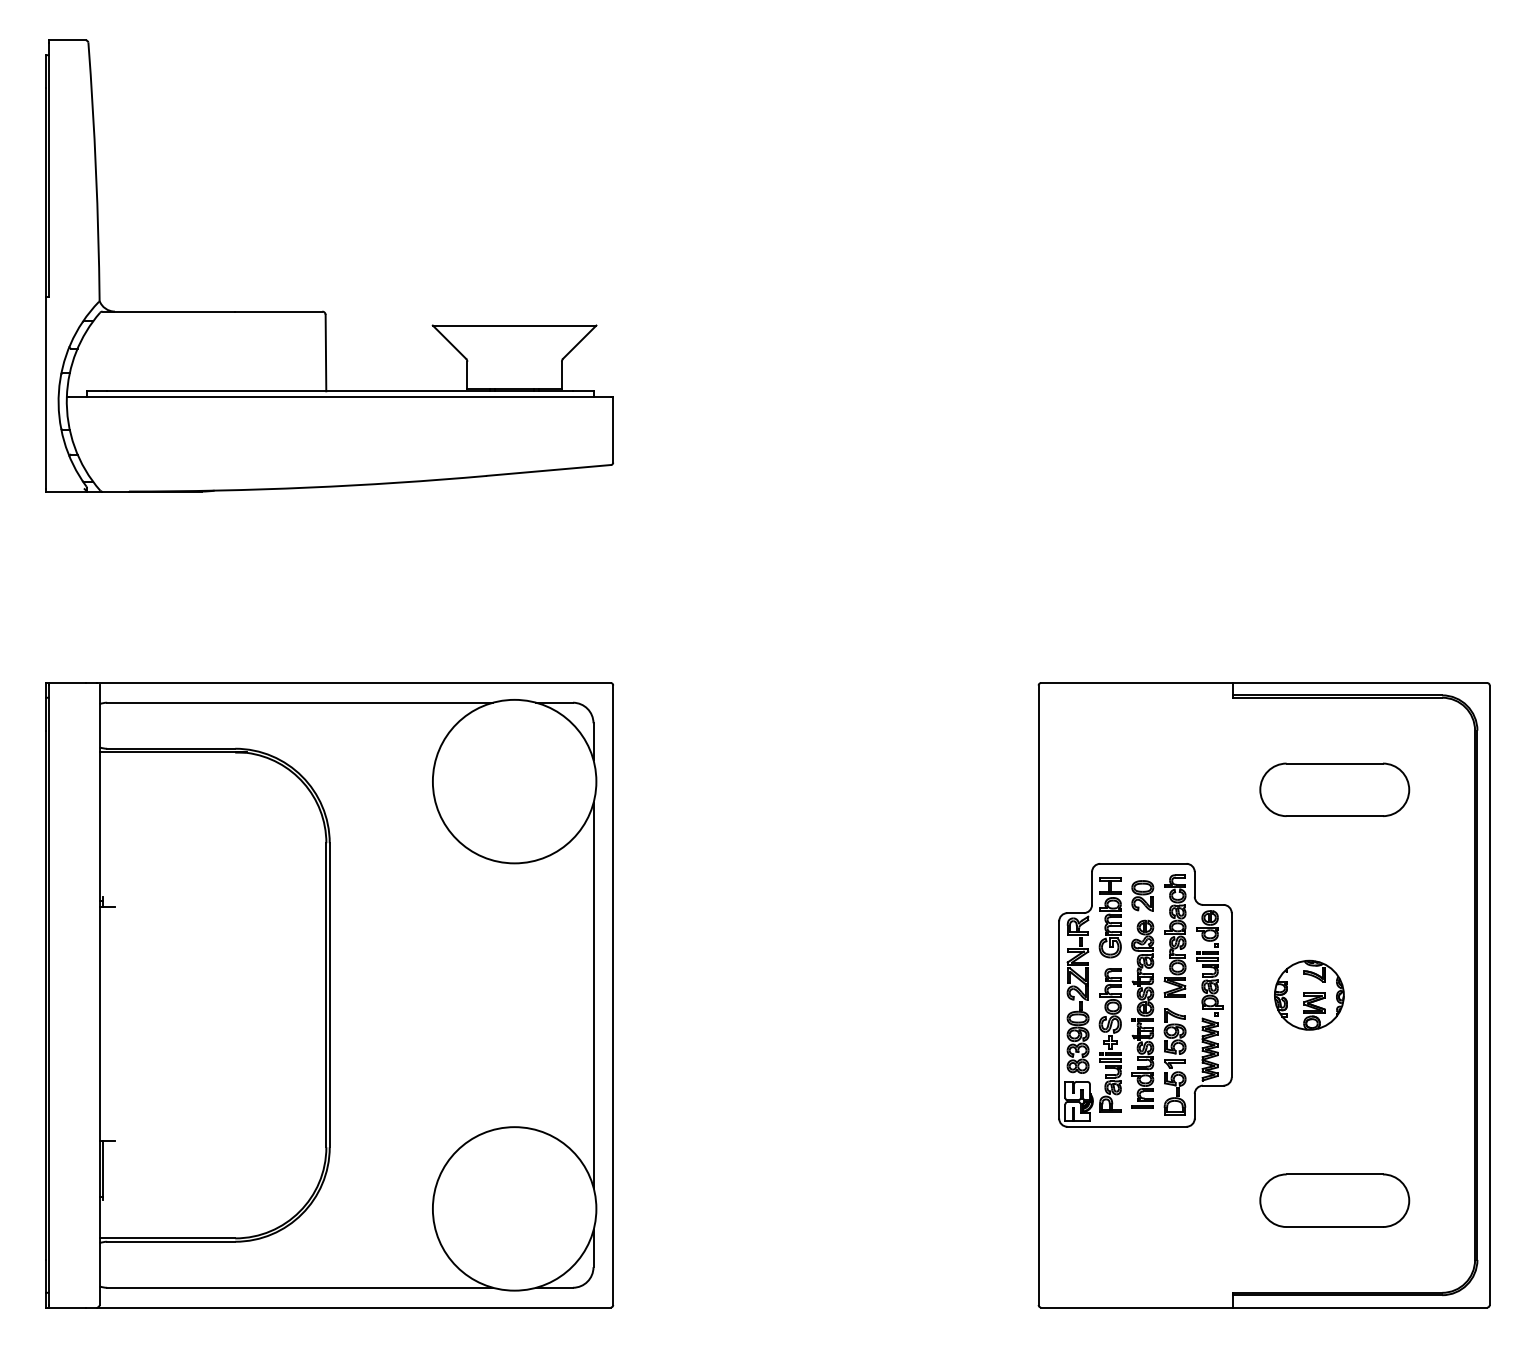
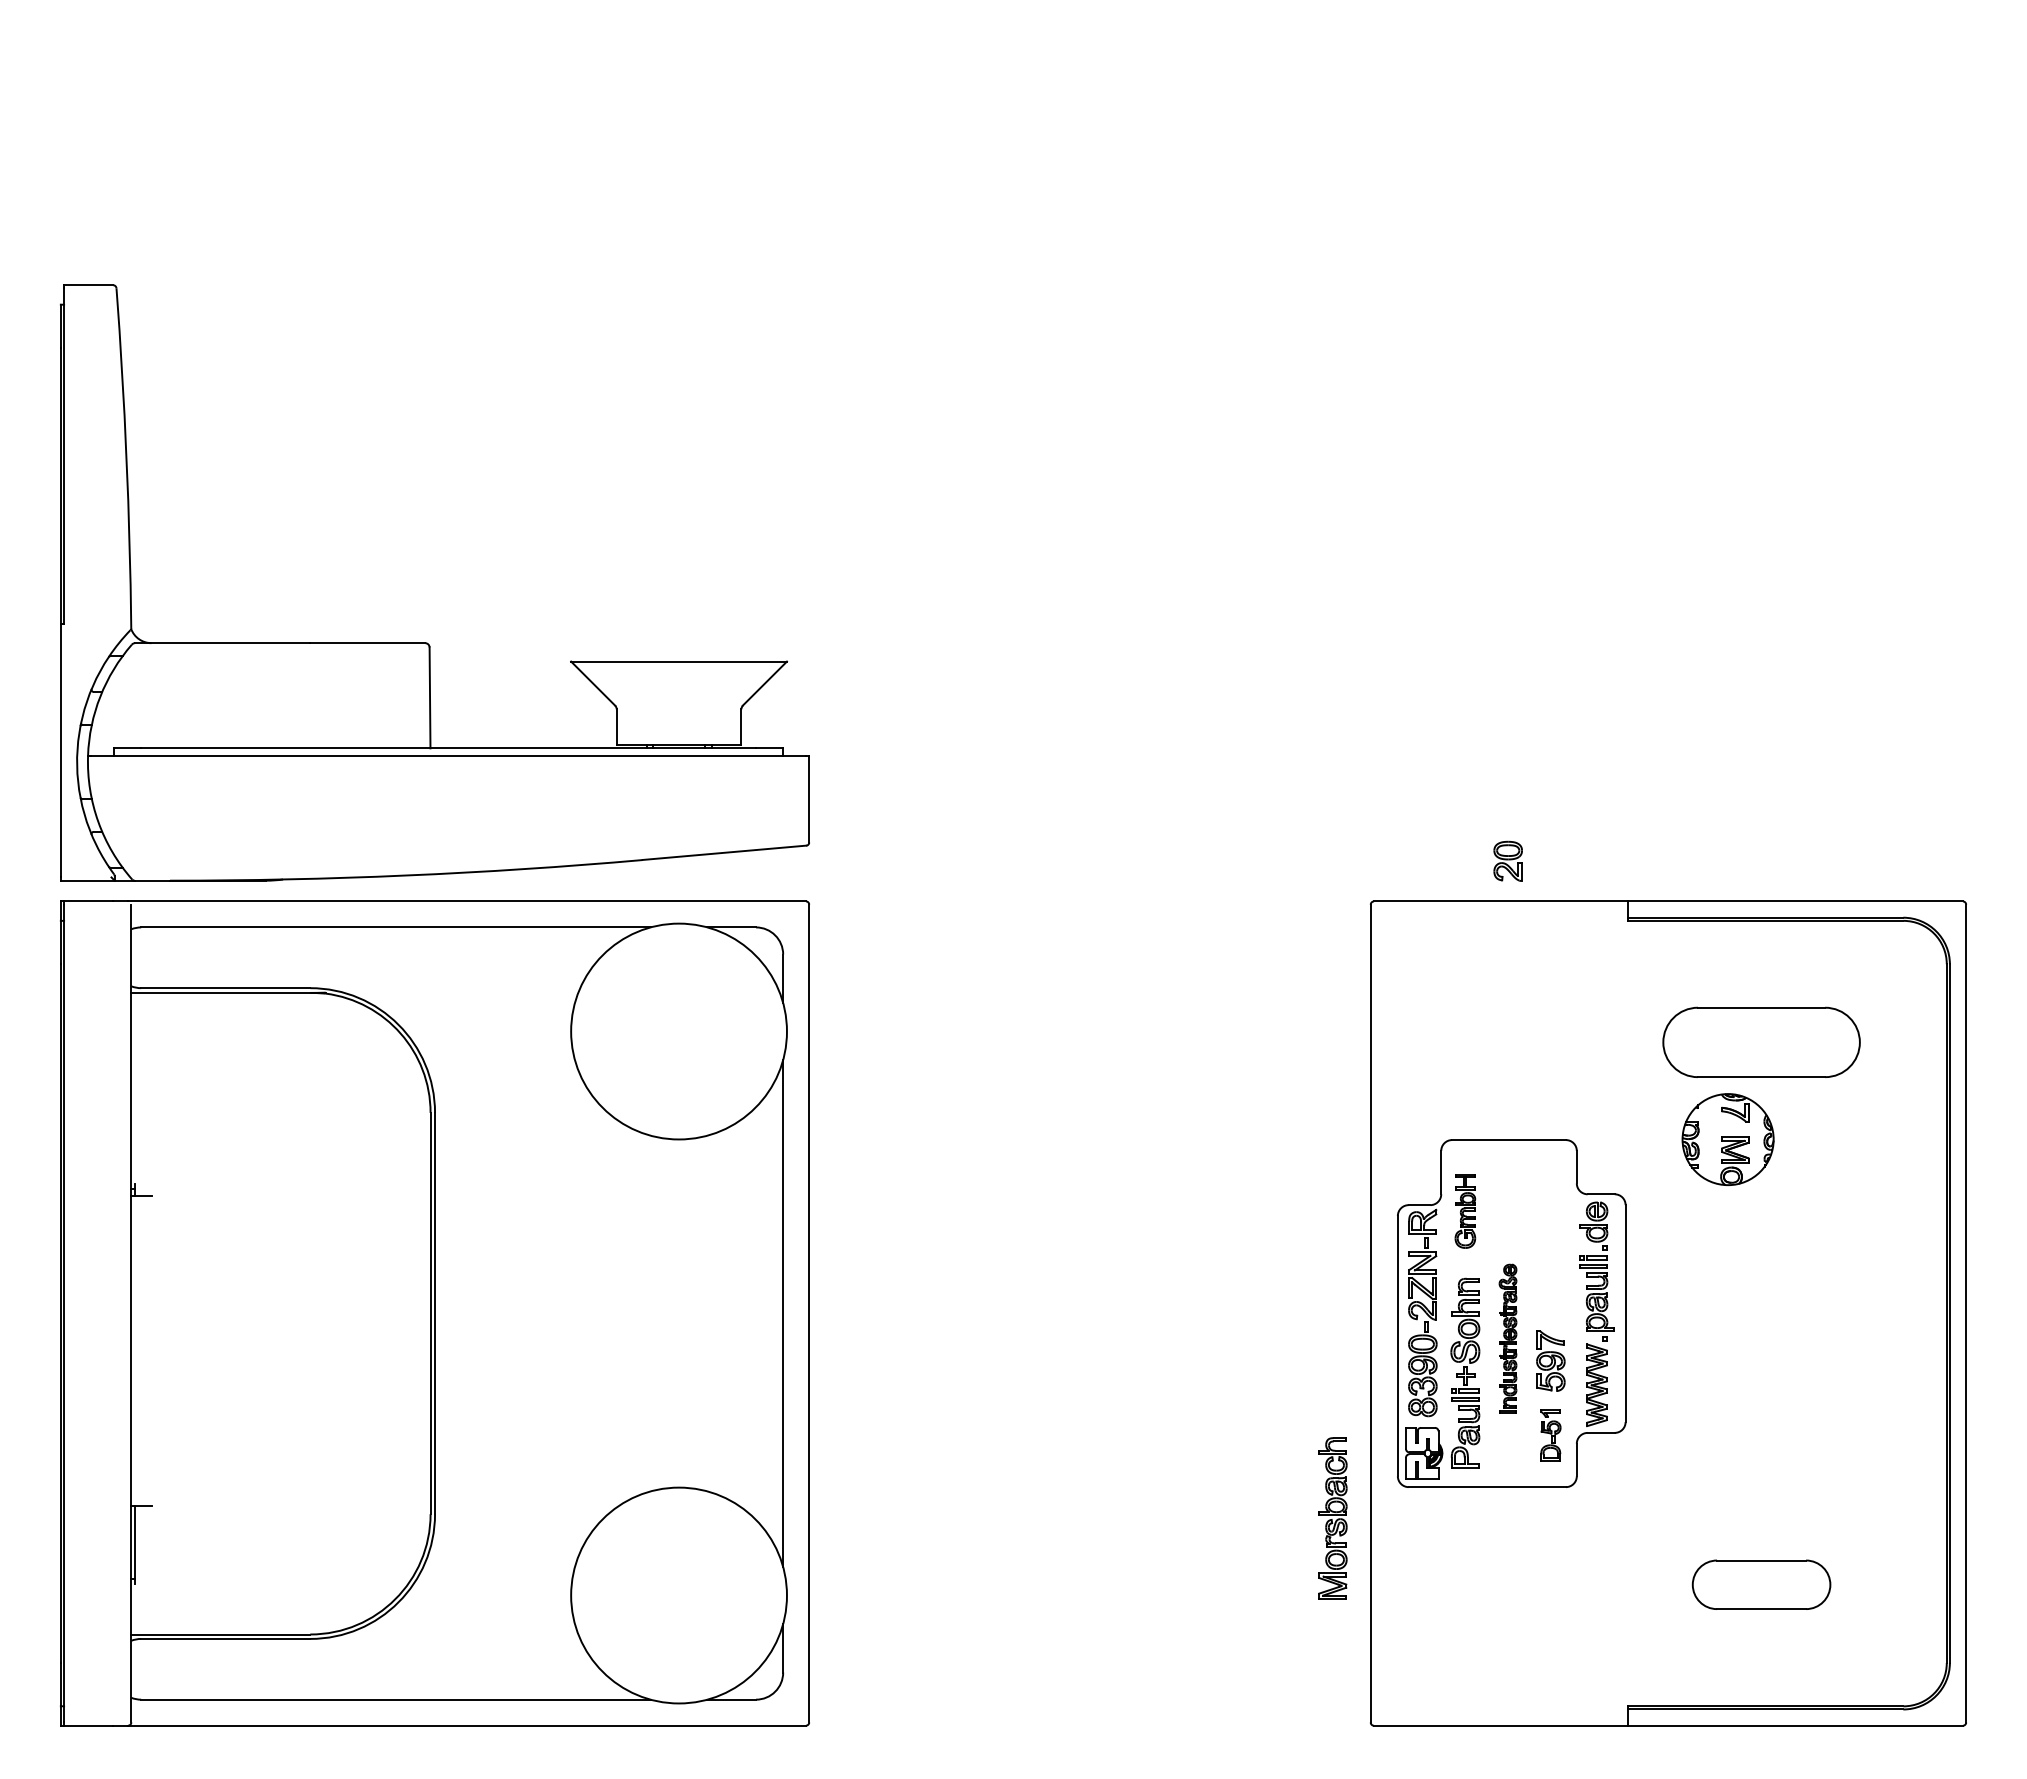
part: (324, 311) -> (427, 642), moved
part: (1142, 895) -> (1507, 860), moved
part: (1110, 917) -> (1465, 1211), size x0.7
part: (1174, 936) -> (1332, 1518), moved
part: (1308, 995) -> (1727, 1139), moved
part: (1142, 1014) -> (1507, 1338), size x0.6
part: (1174, 1087) -> (1550, 1435), size x0.7
part: (1334, 1200) -> (1761, 1584), size x0.7

